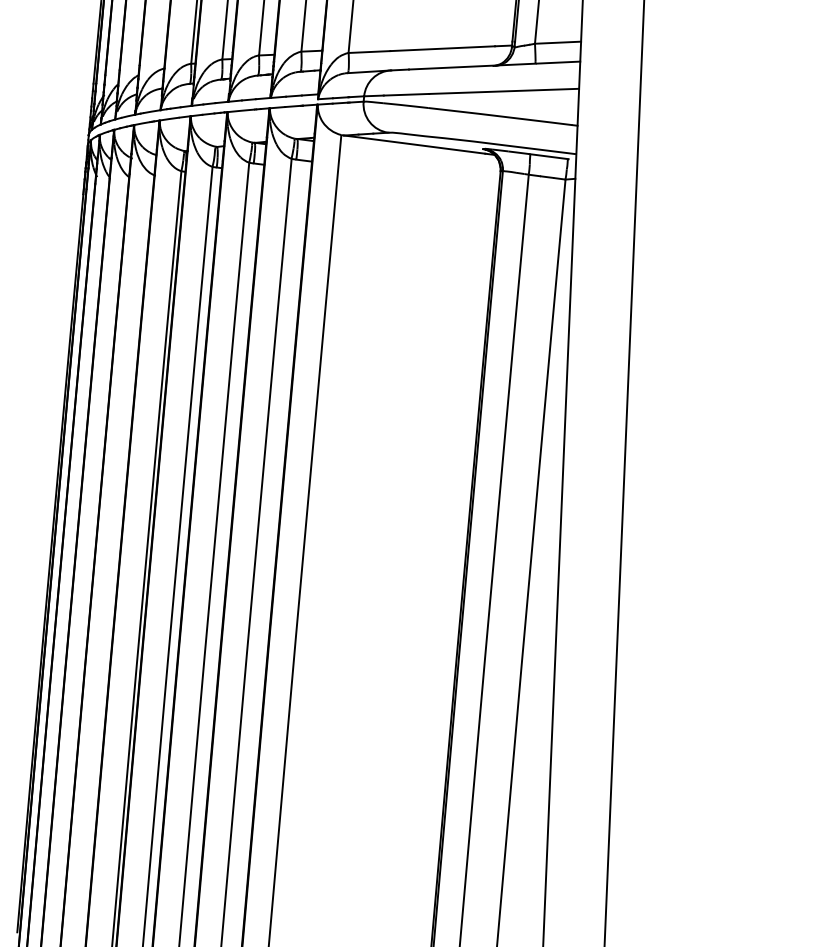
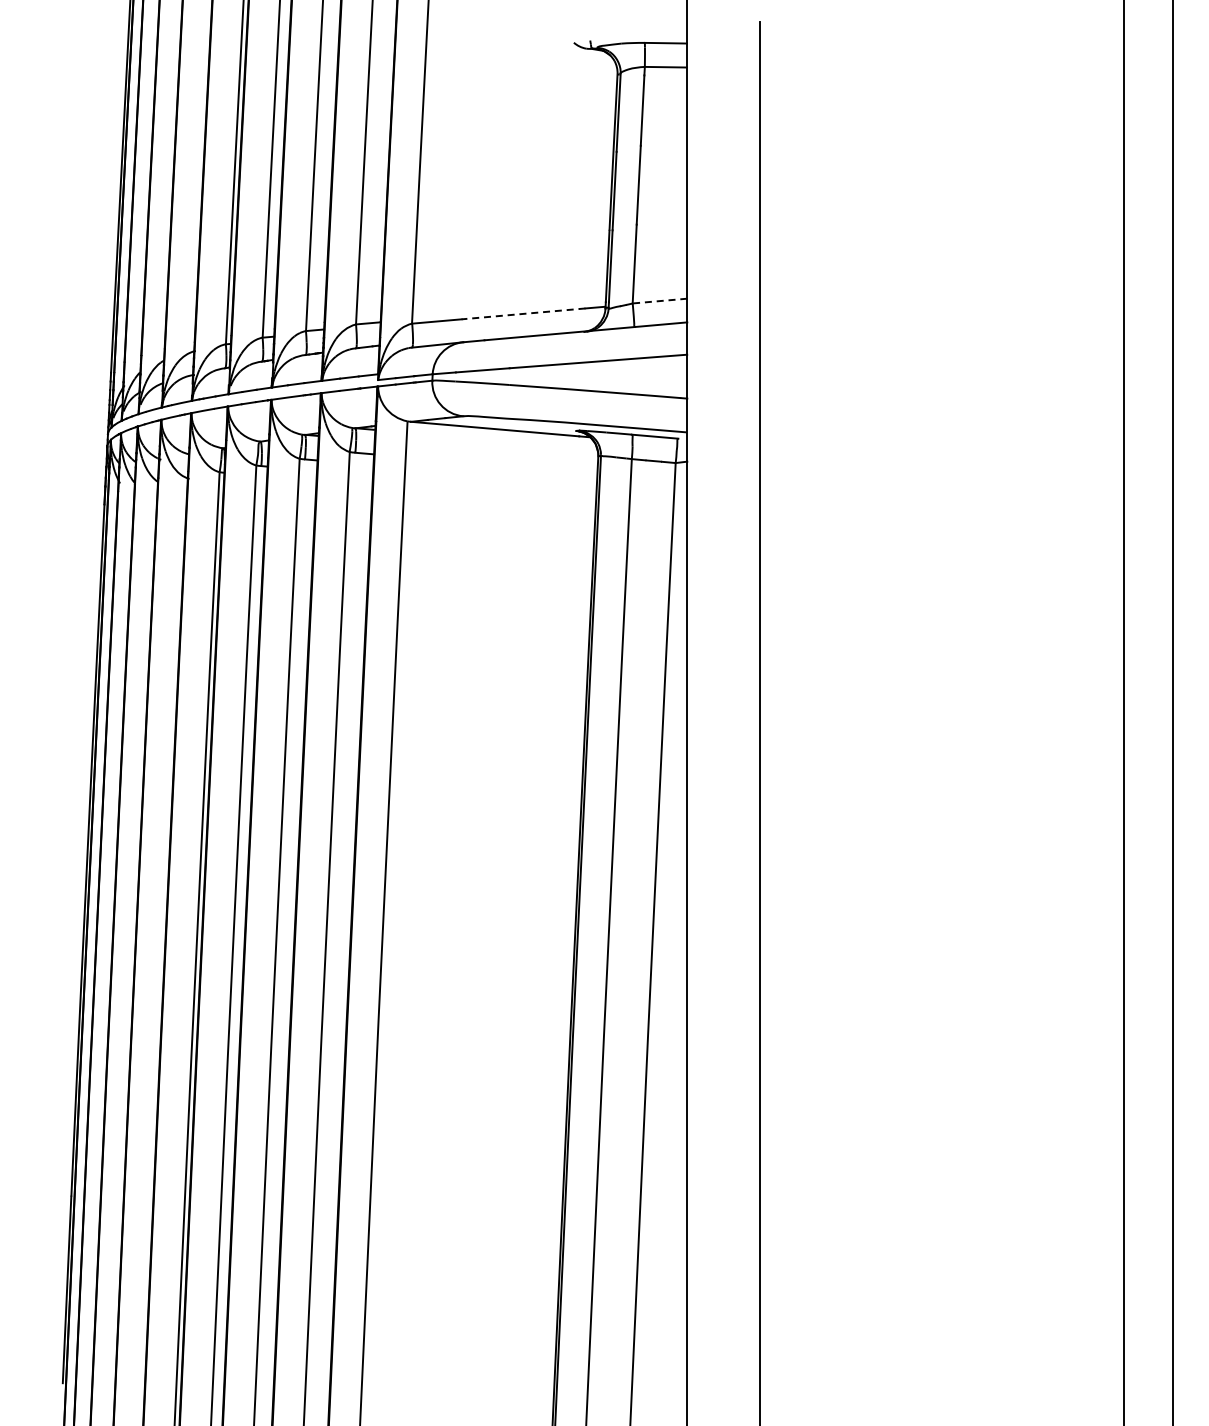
line: (557, 43) -> (659, 301), solid -> dashed
line: (442, 48) -> (523, 313), solid -> dashed

